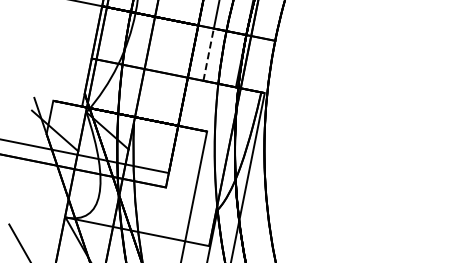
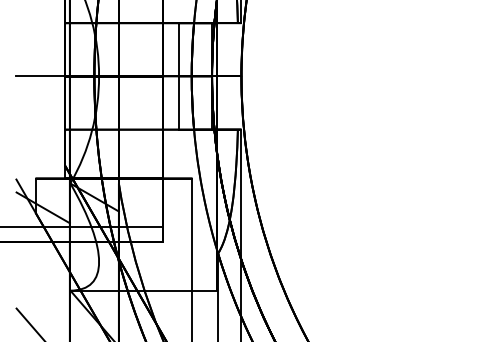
line: (208, 55) -> (178, 103), dashed -> solid

